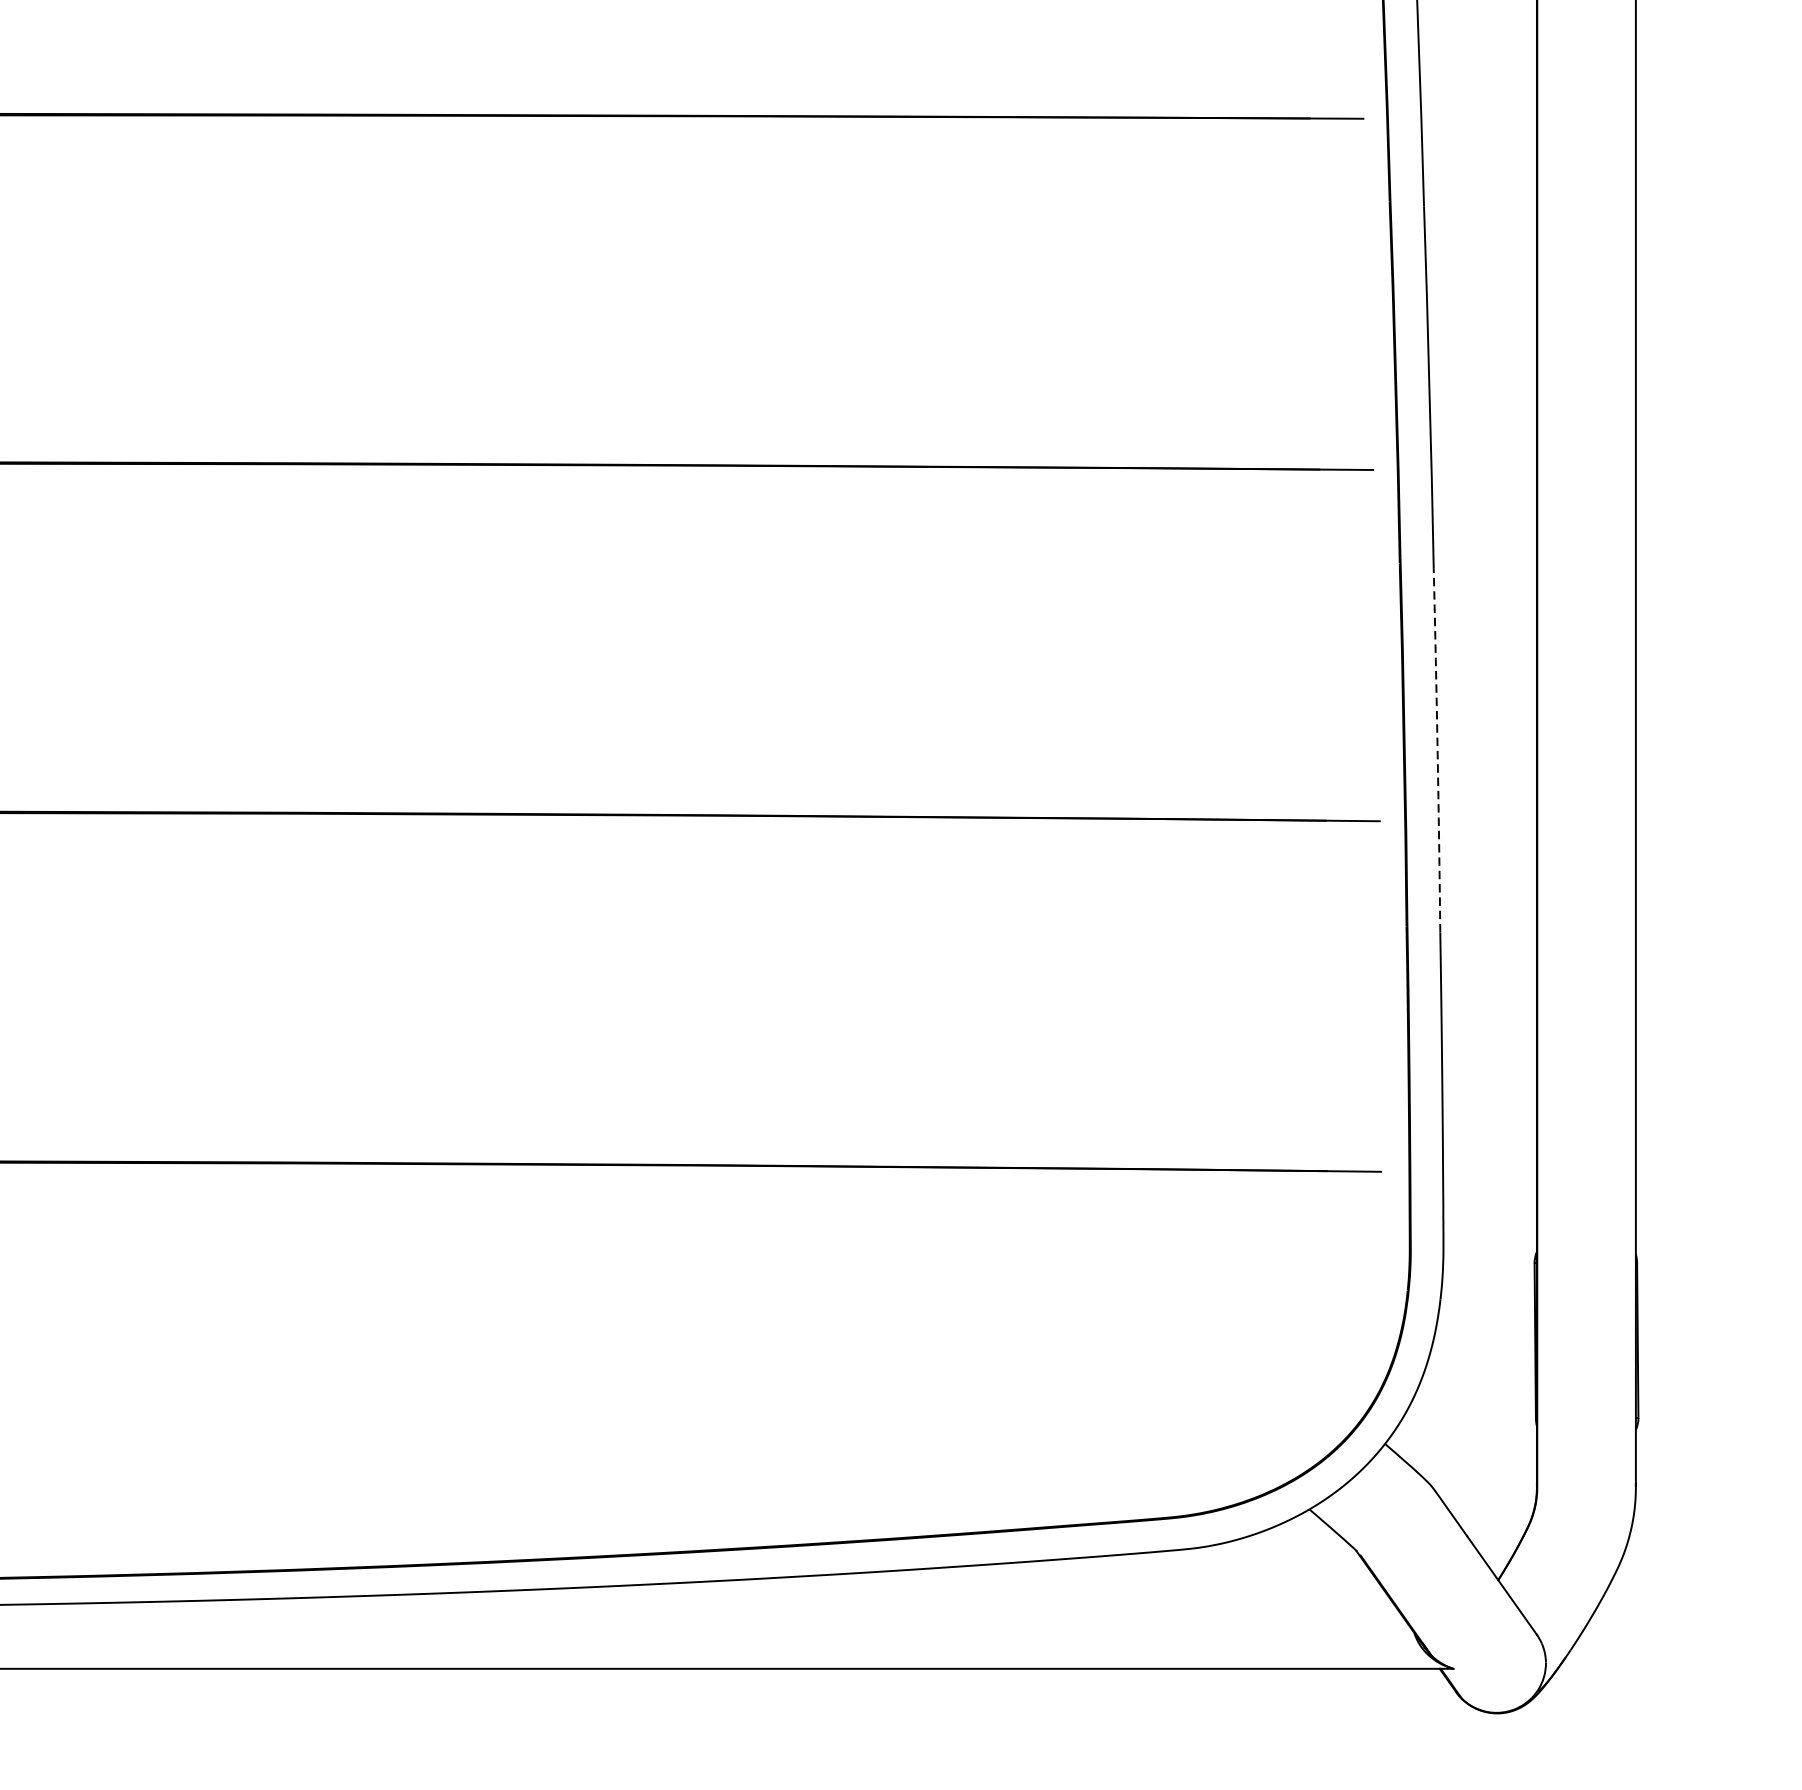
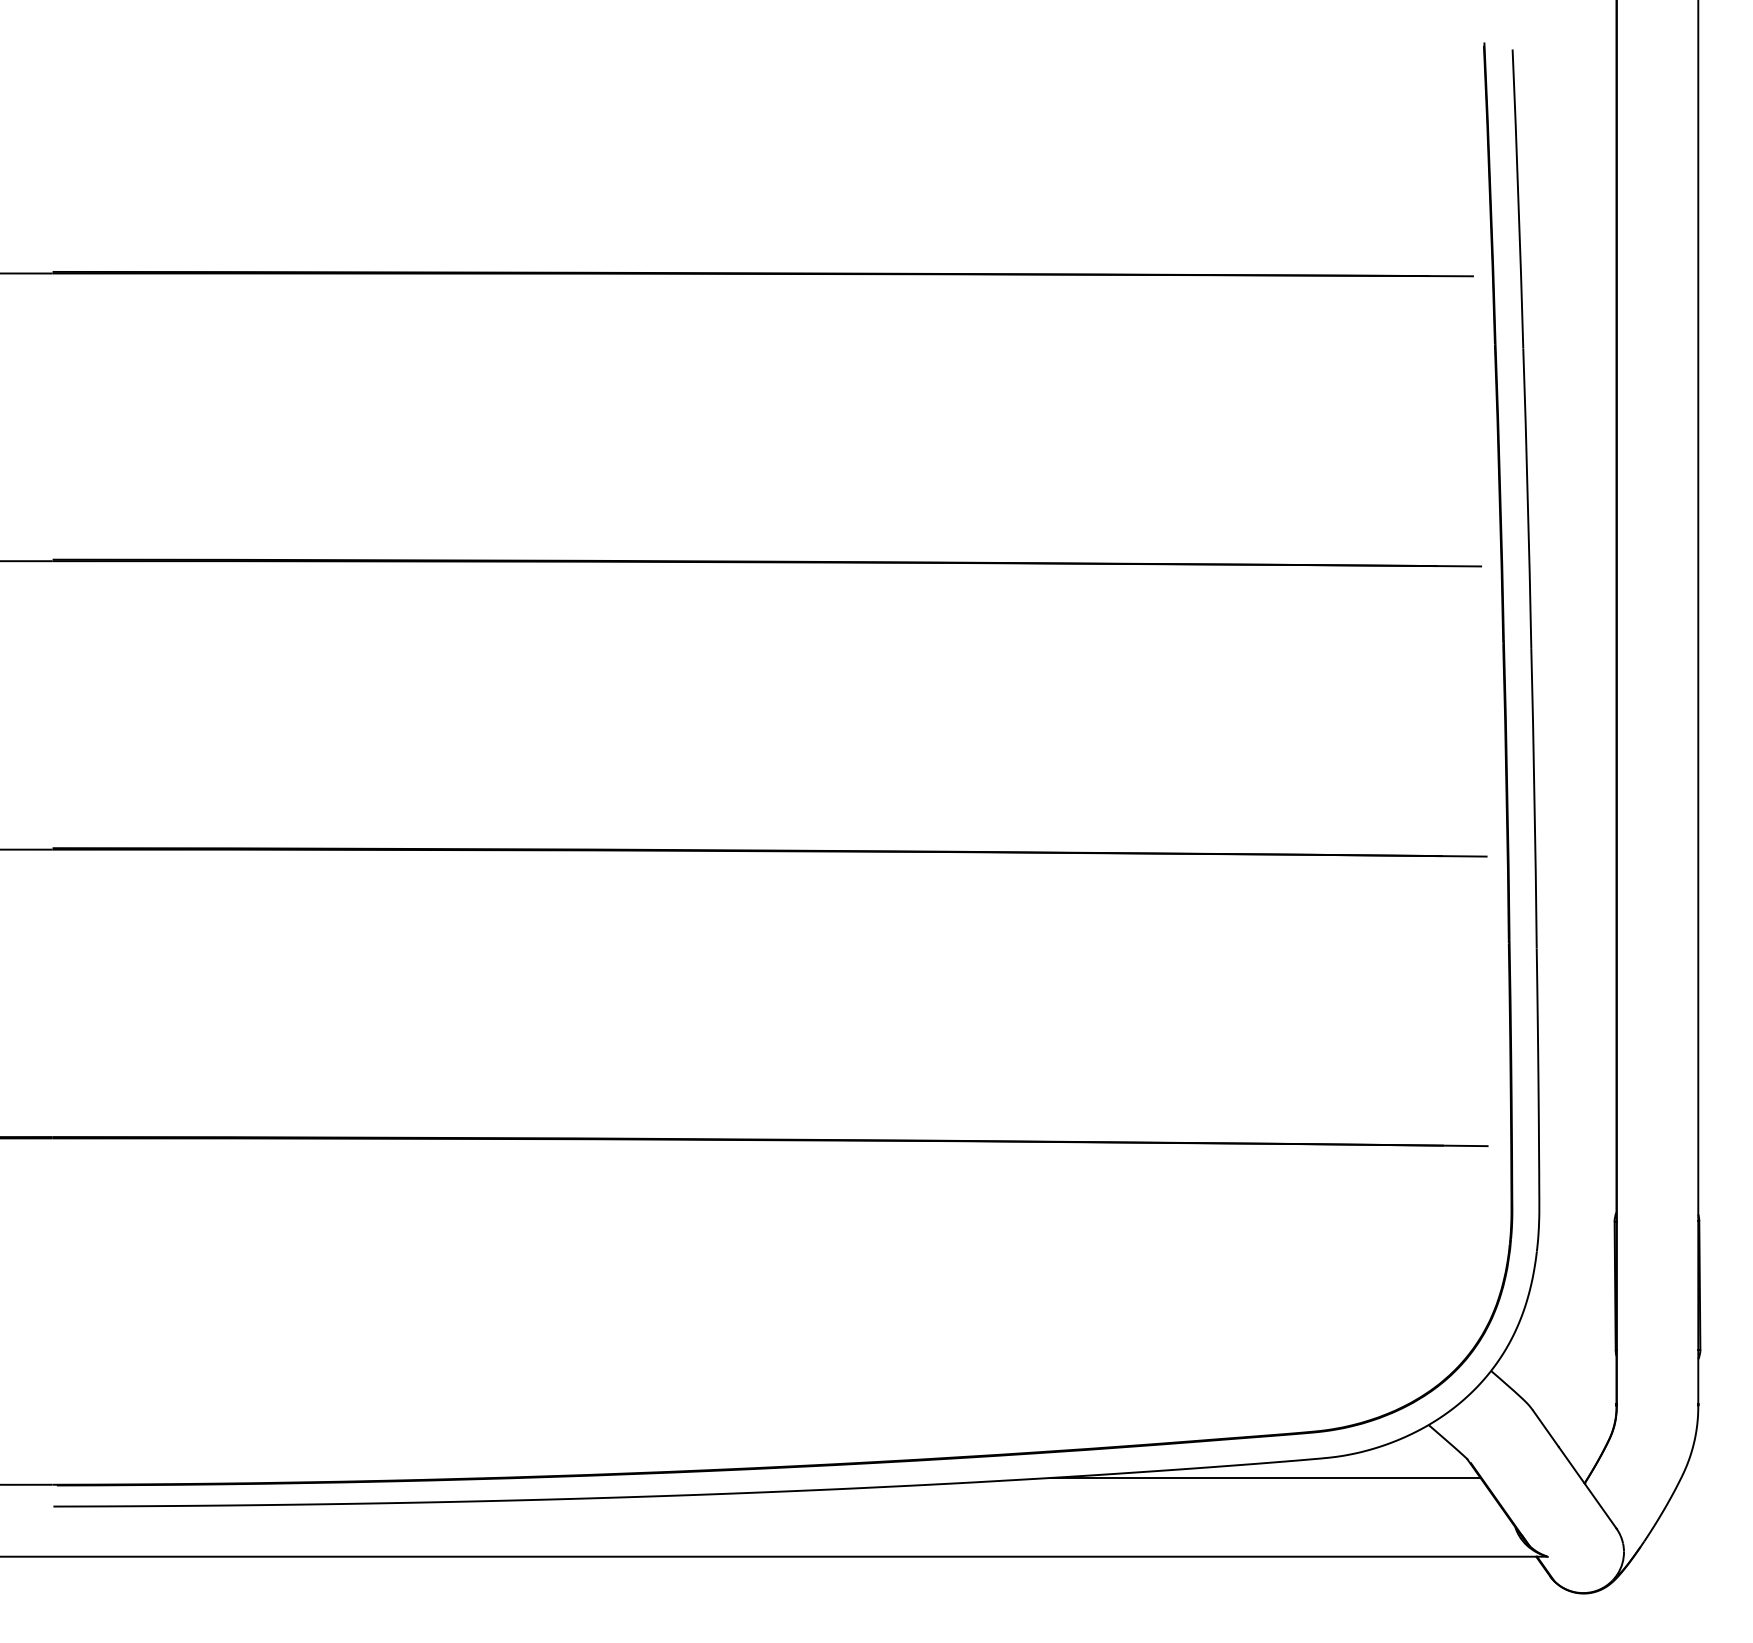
arc: (1437, 750) -> (1534, 798), dashed -> solid
line: (1111, 1572) -> (1265, 1477), added

